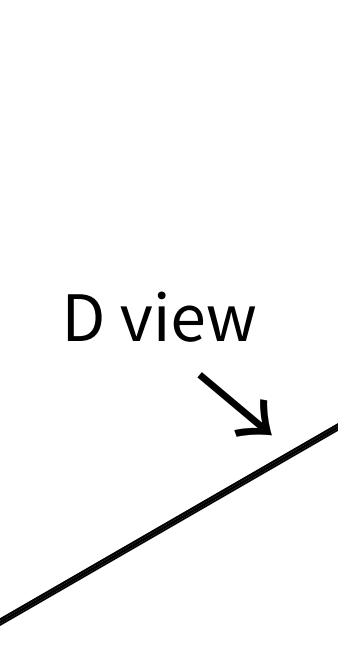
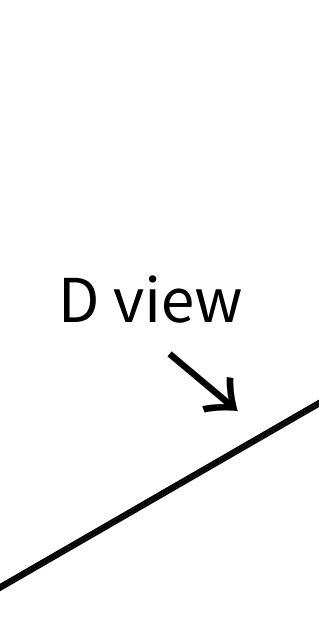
text: (234, 404) -> (202, 381), moved

